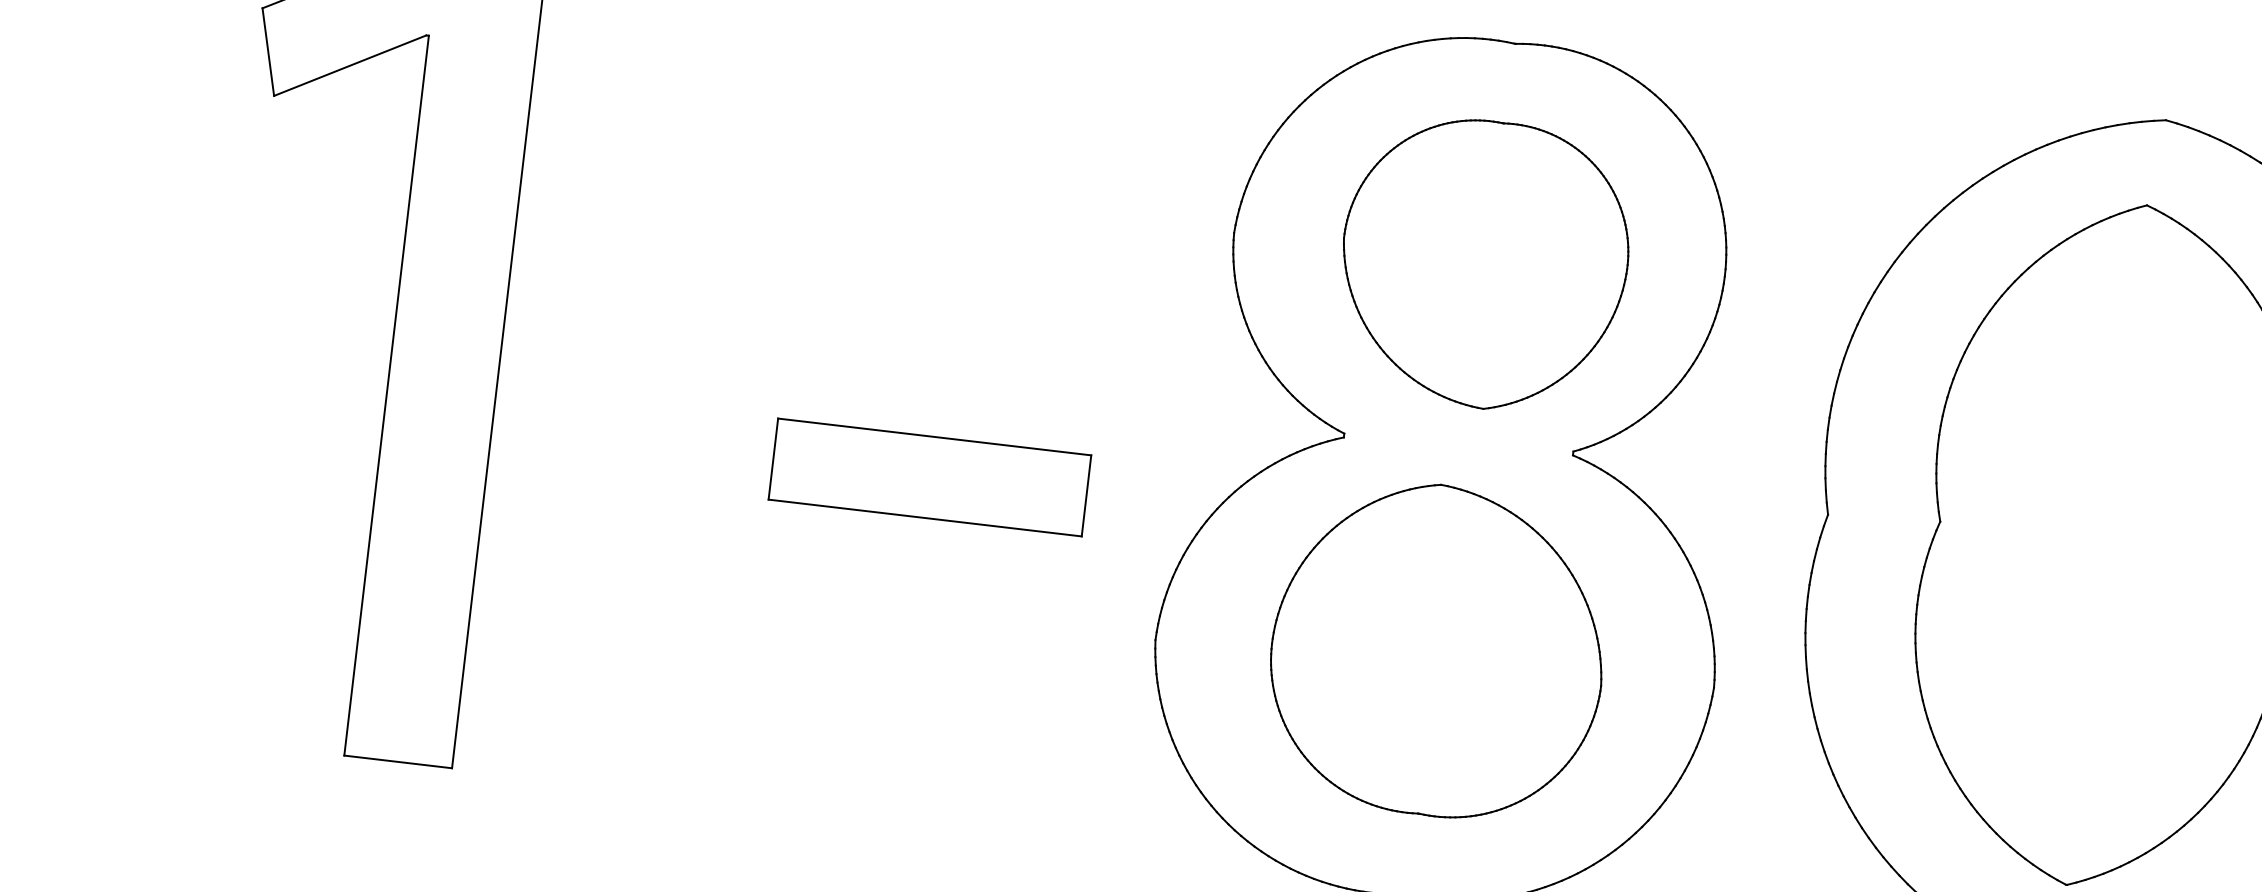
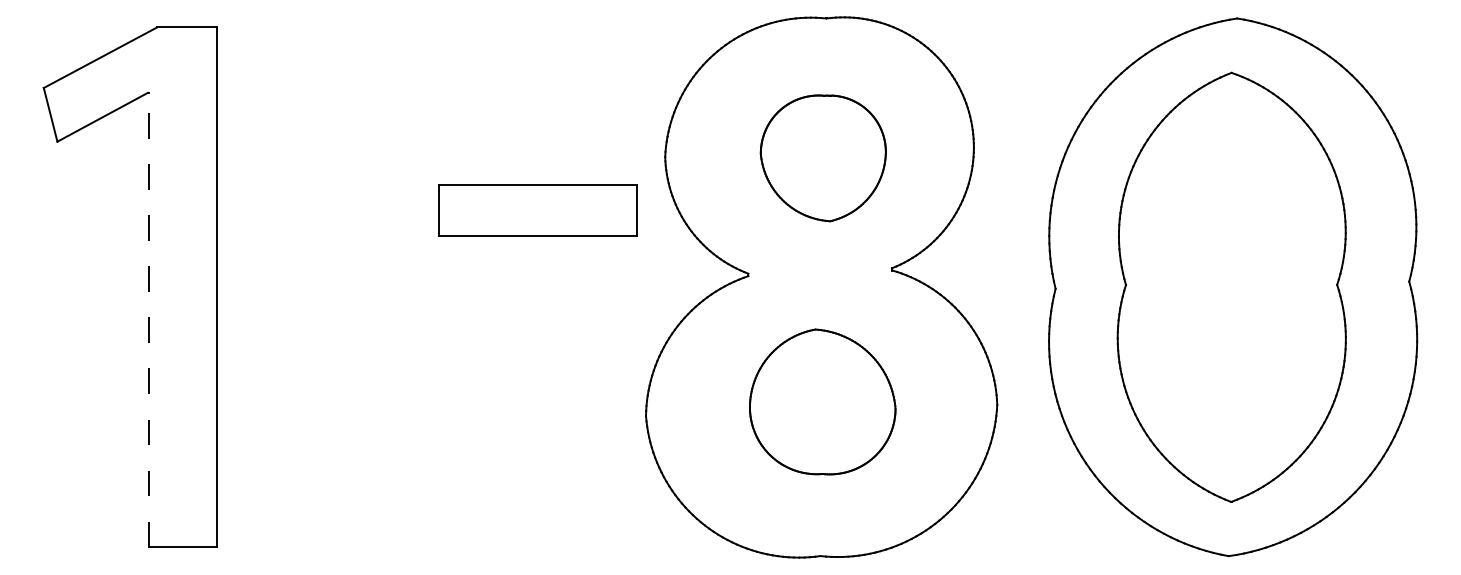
part: (1484, 265) -> (823, 158), size x0.7
line: (386, 394) -> (149, 319), solid -> dashed
part: (929, 477) -> (537, 210), moved
part: (1437, 649) -> (822, 401), size x0.7

